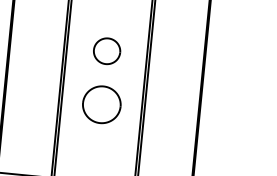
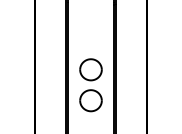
part: (106, 50) -> (90, 69), size x1.43

